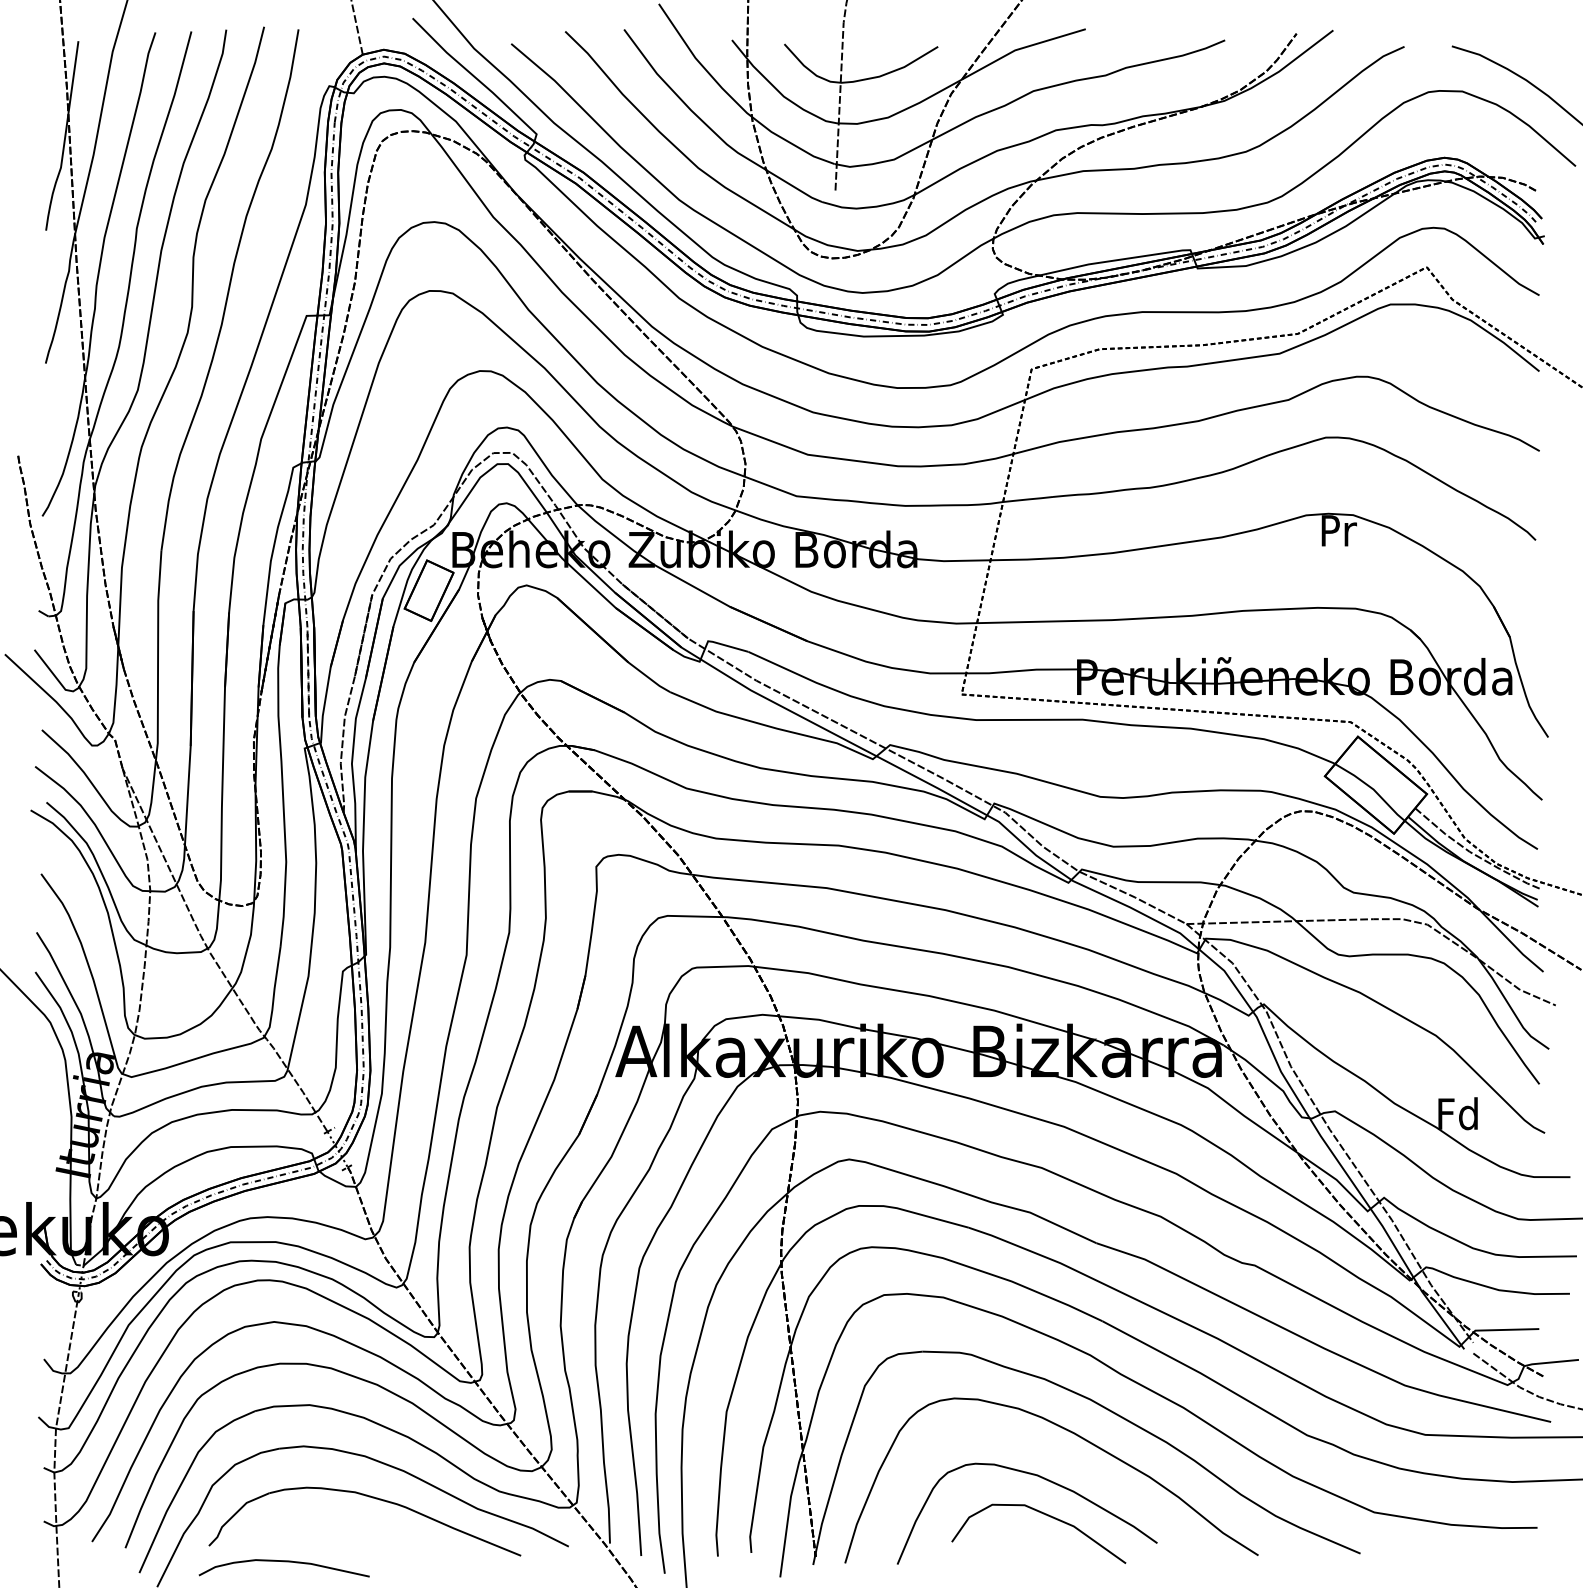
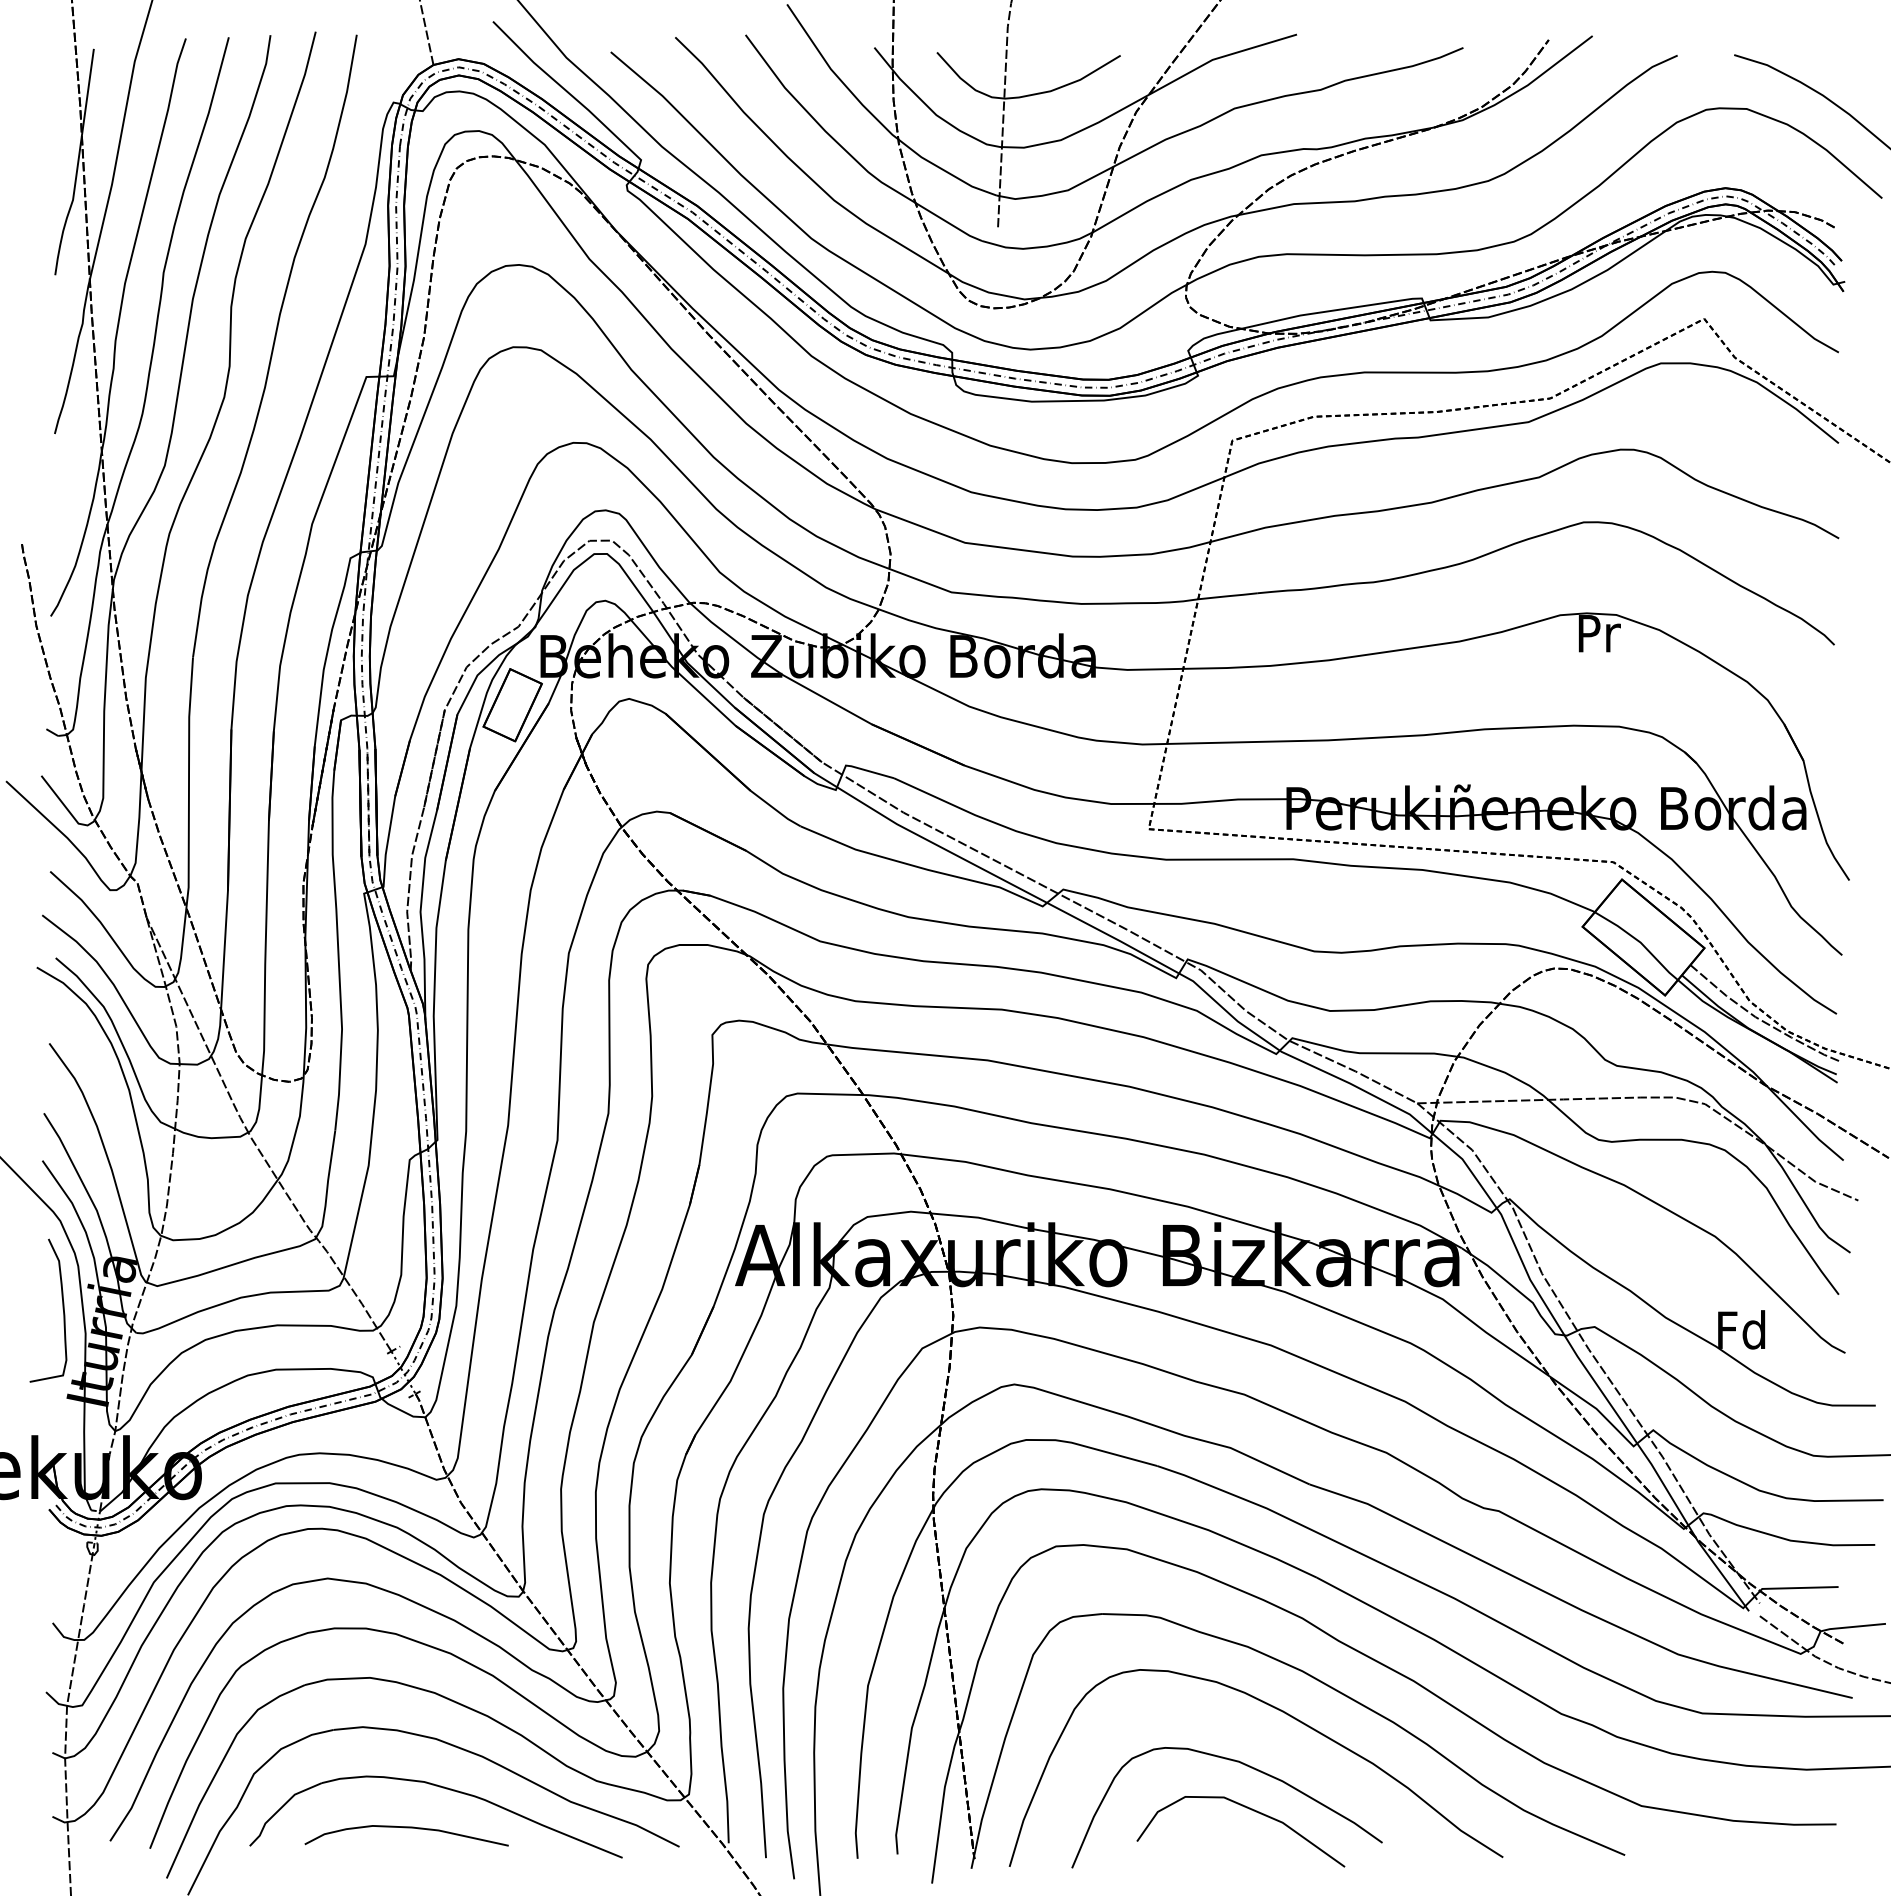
curve: (52, 1096) -> (62, 1309), added
curve: (284, 1562) -> (406, 1828), moved

